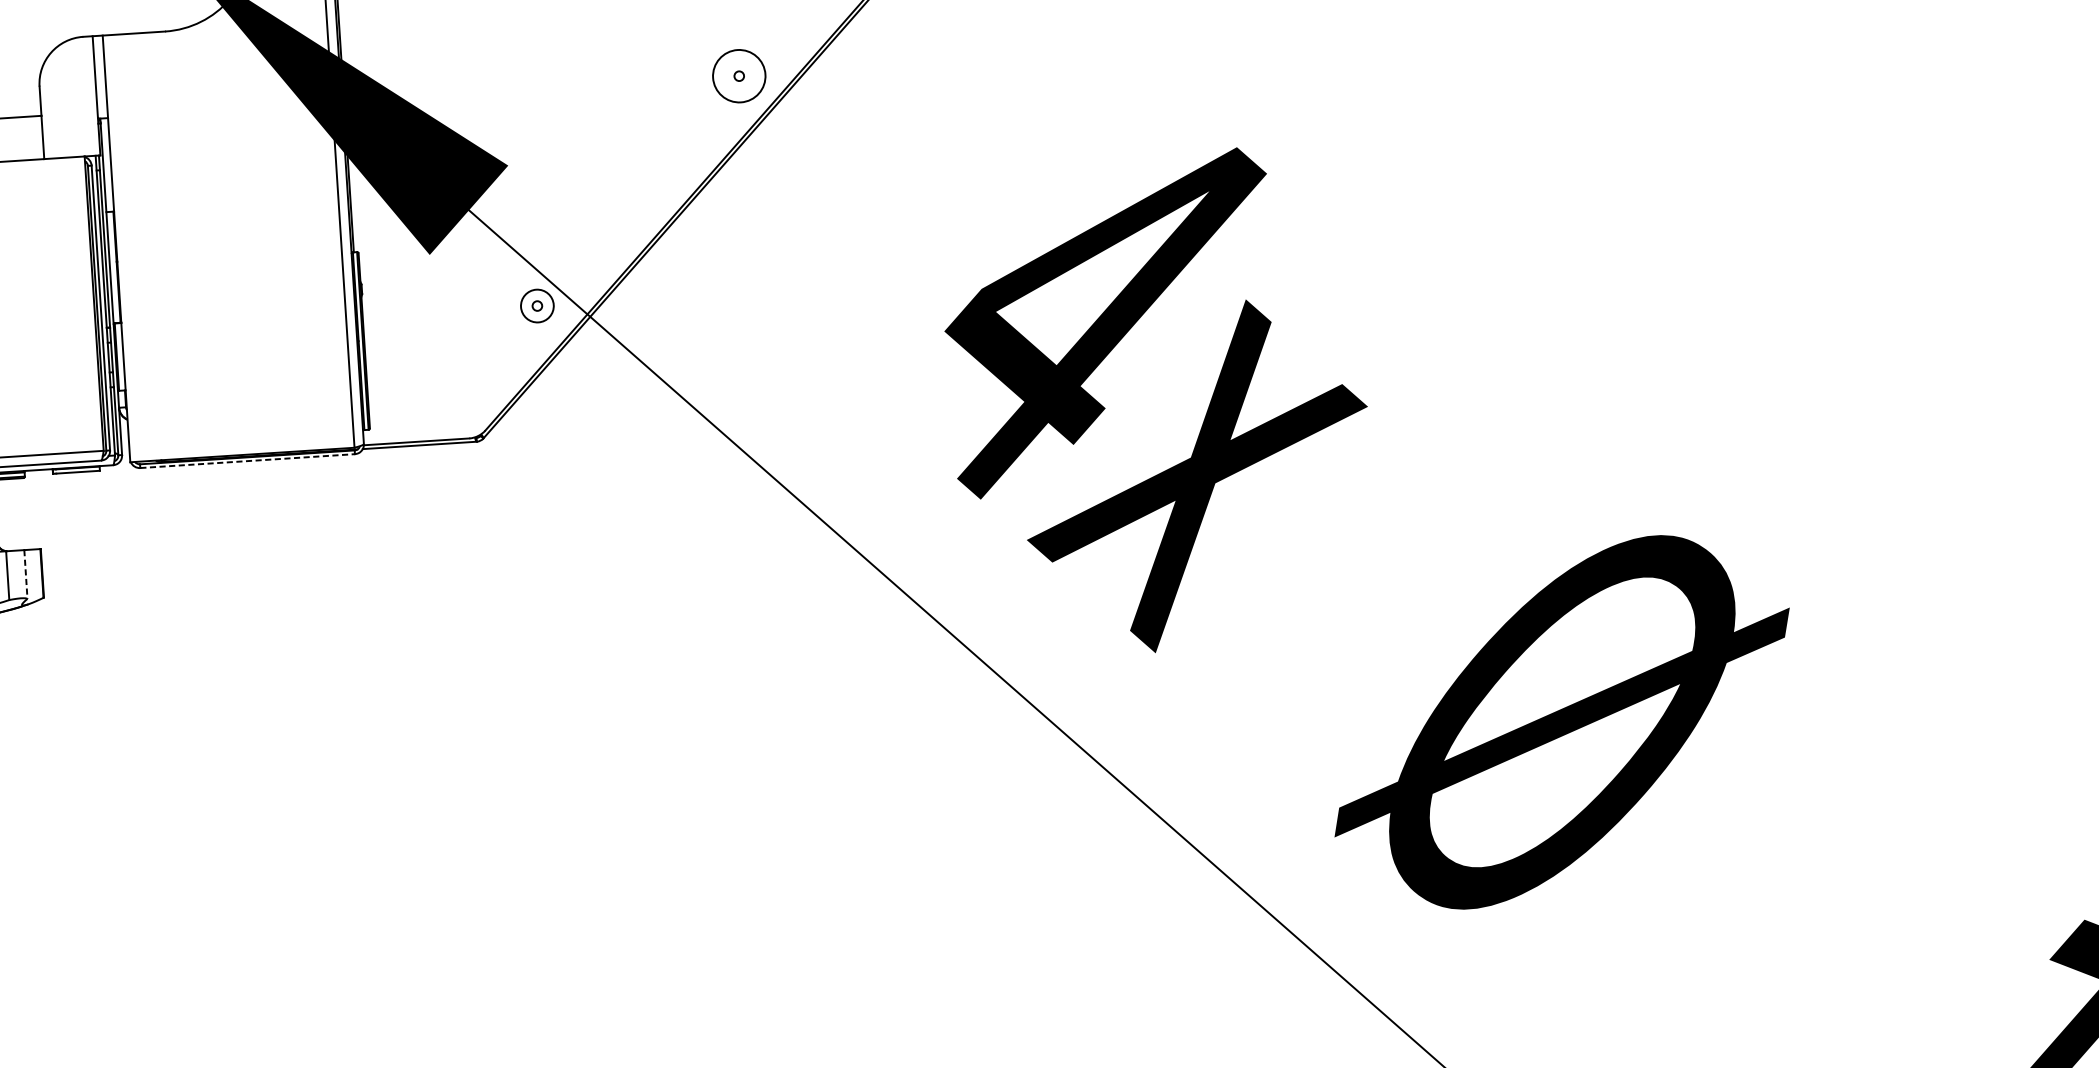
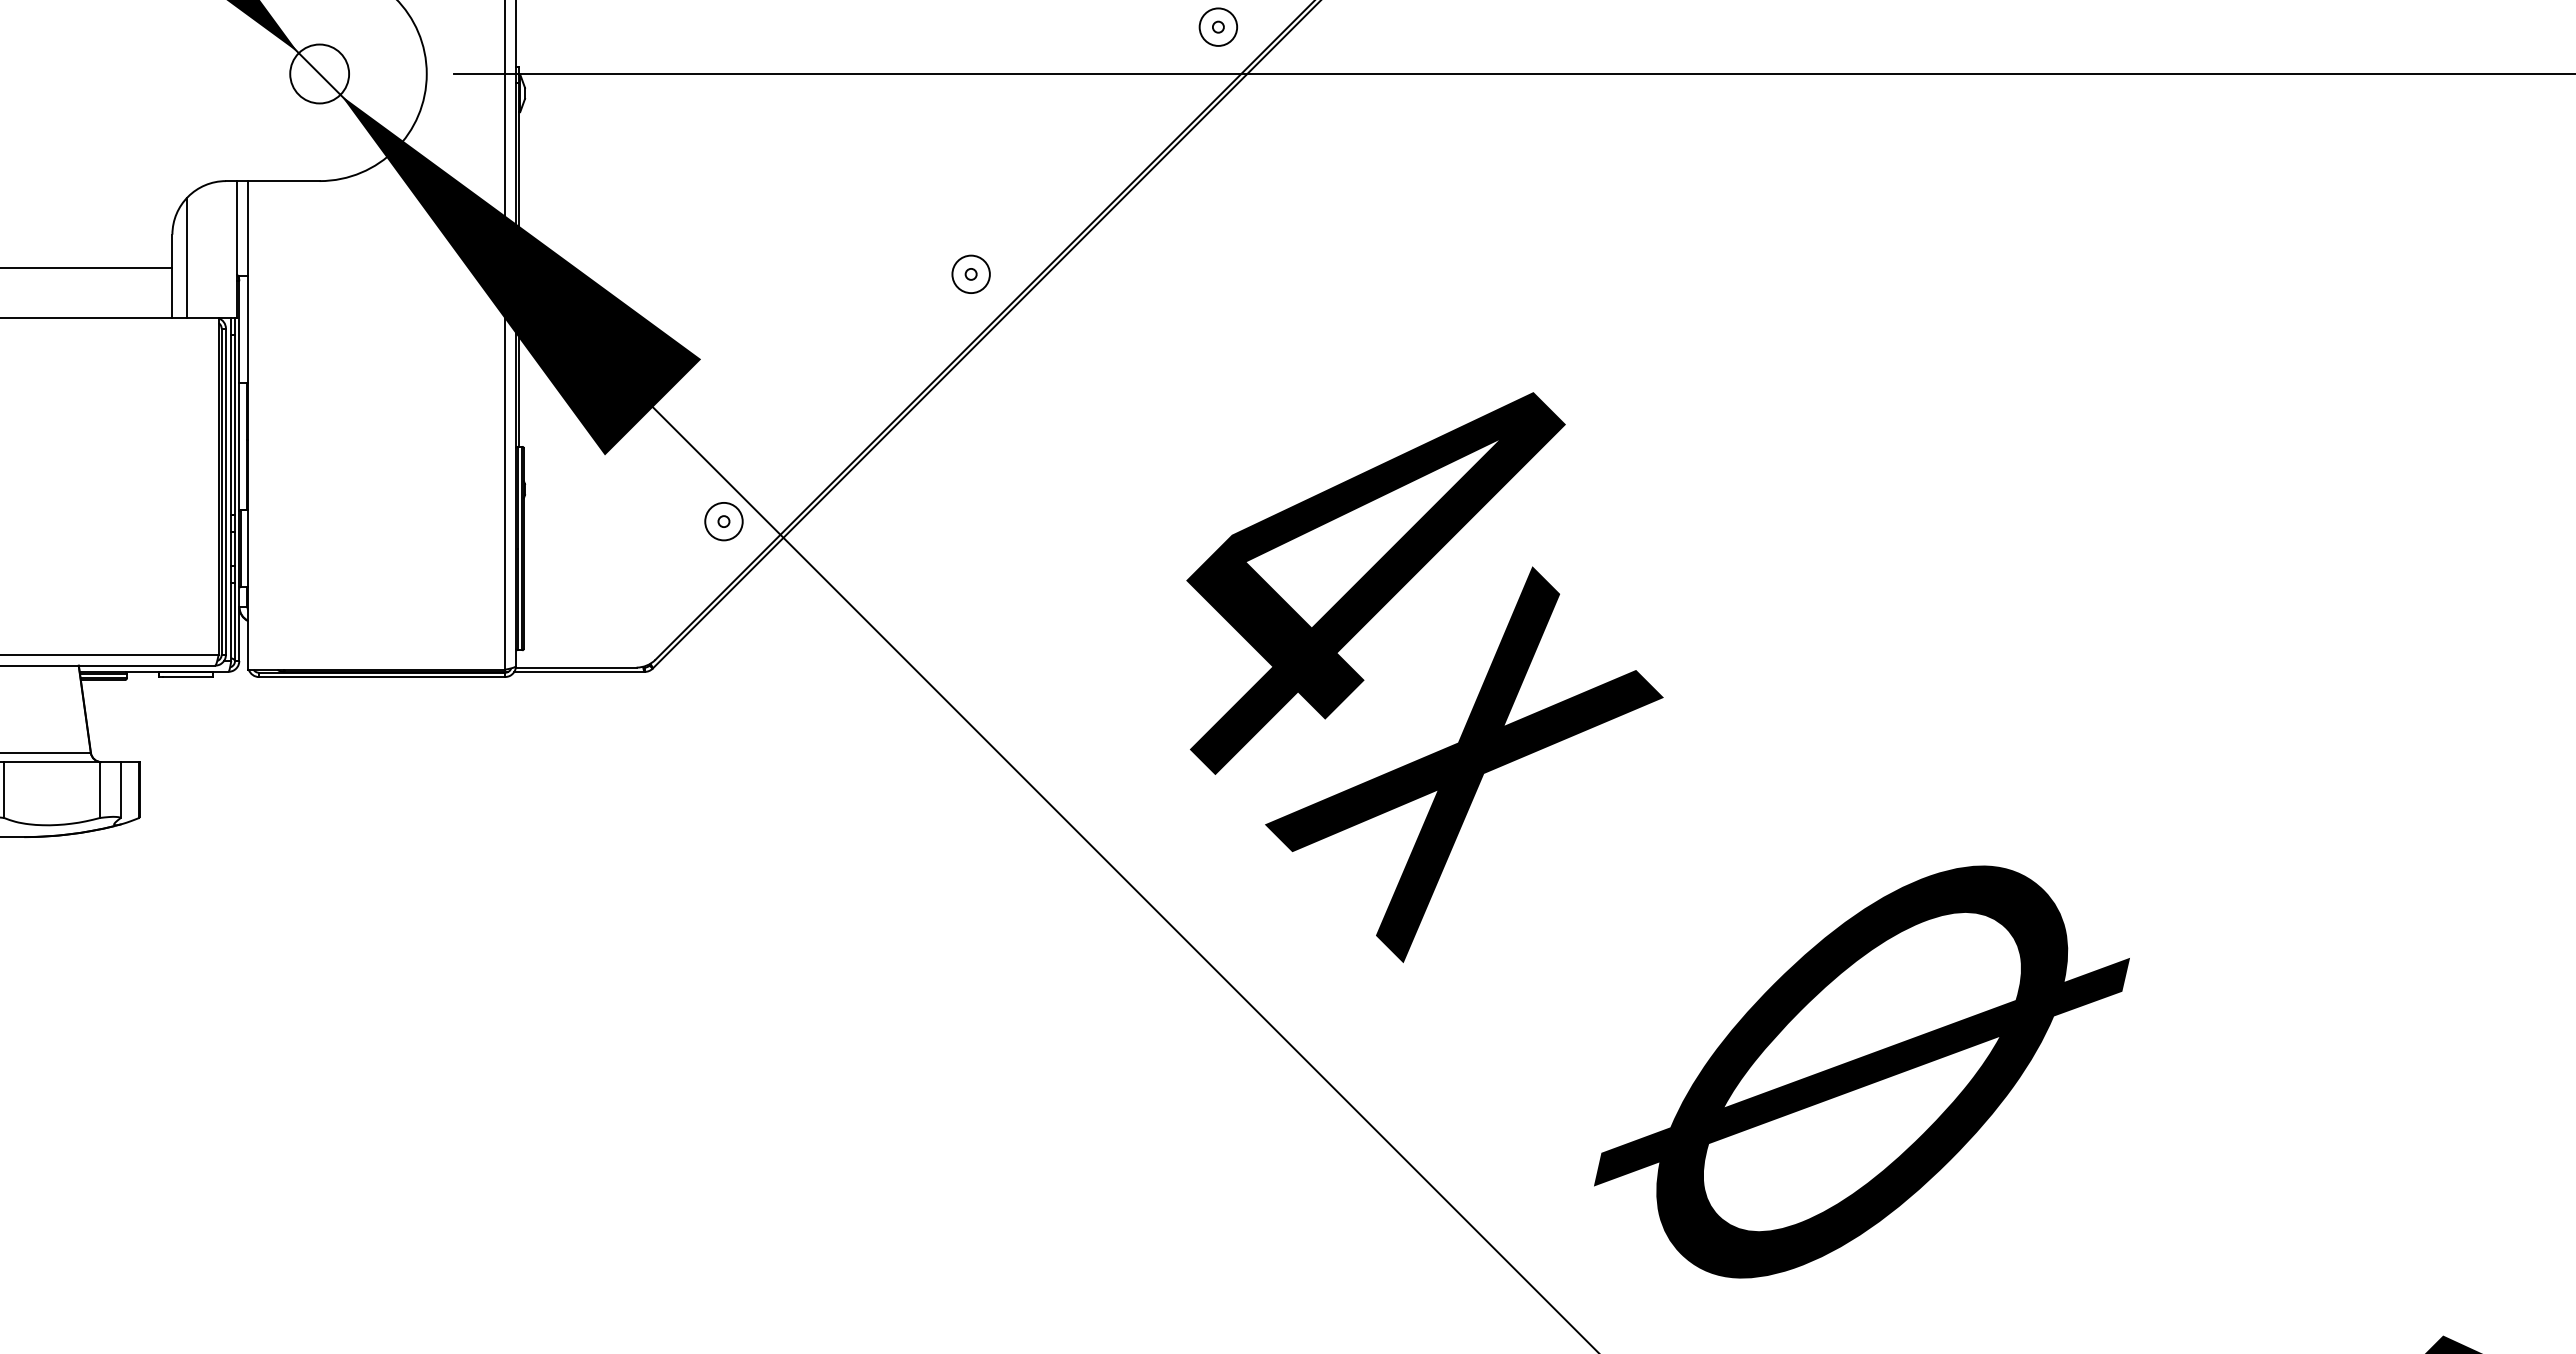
circle: (738, 76) -> (970, 274), size x0.62
line: (54, 105) -> (187, 257), added
line: (248, 461) -> (382, 677), dashed -> solid
line: (25, 574) -> (120, 790), dashed -> solid

